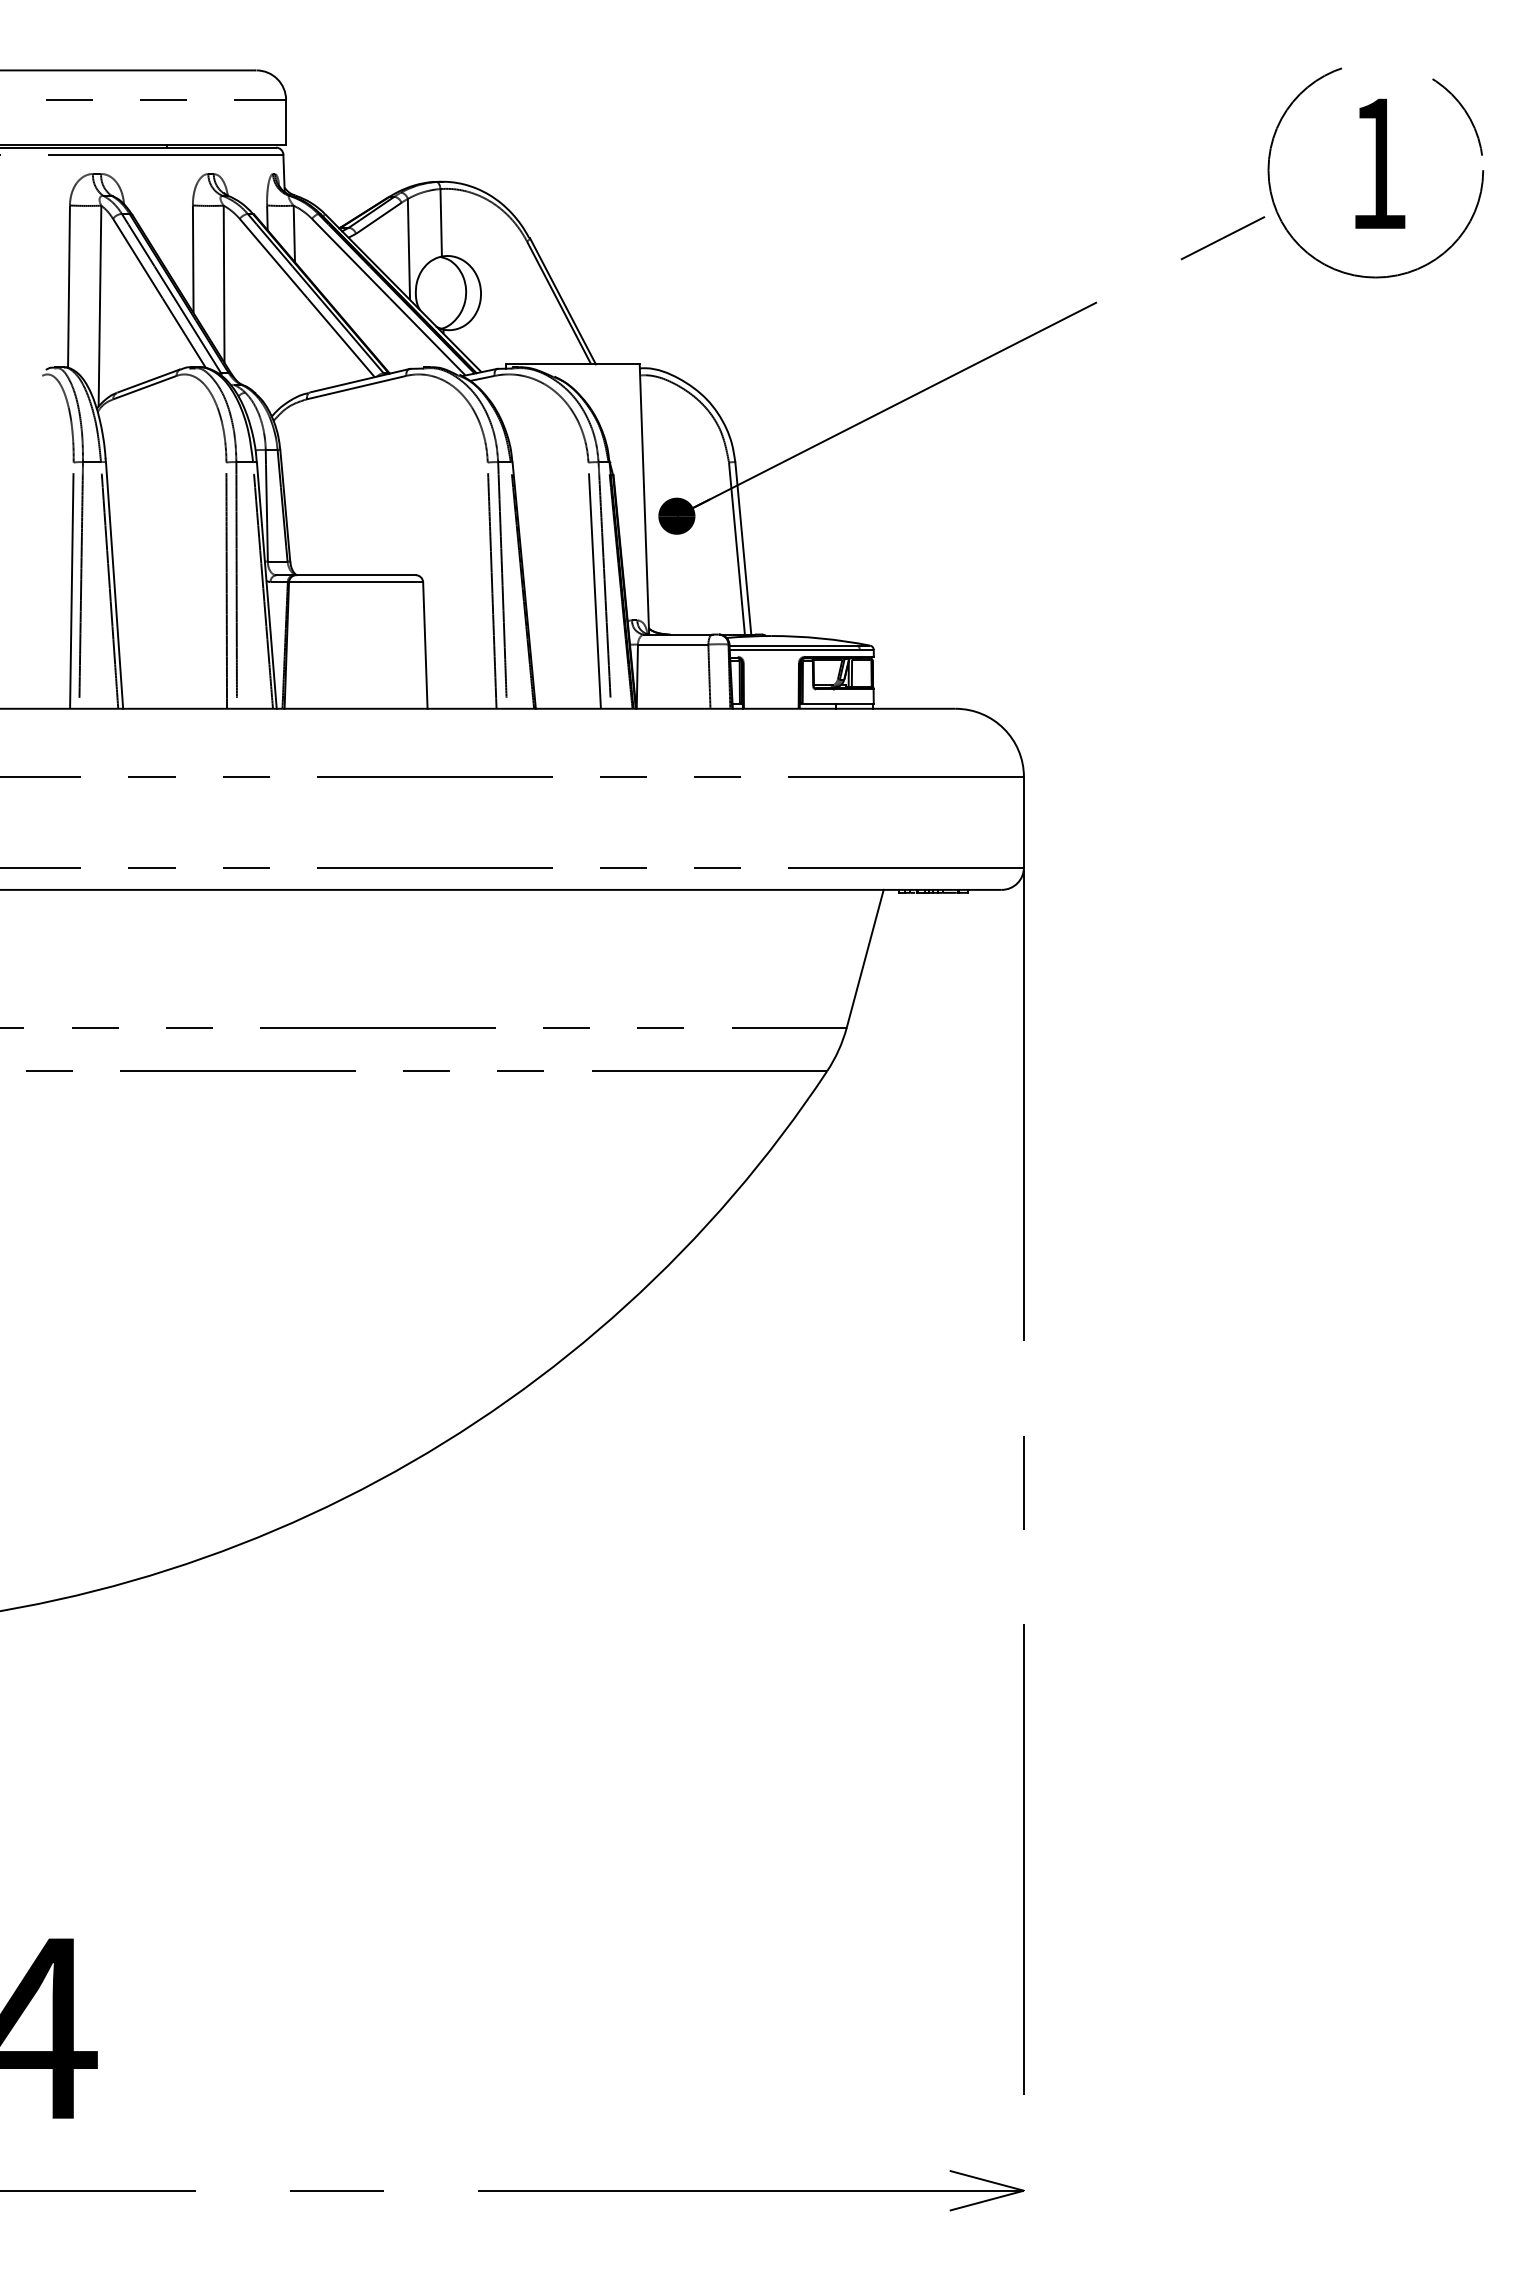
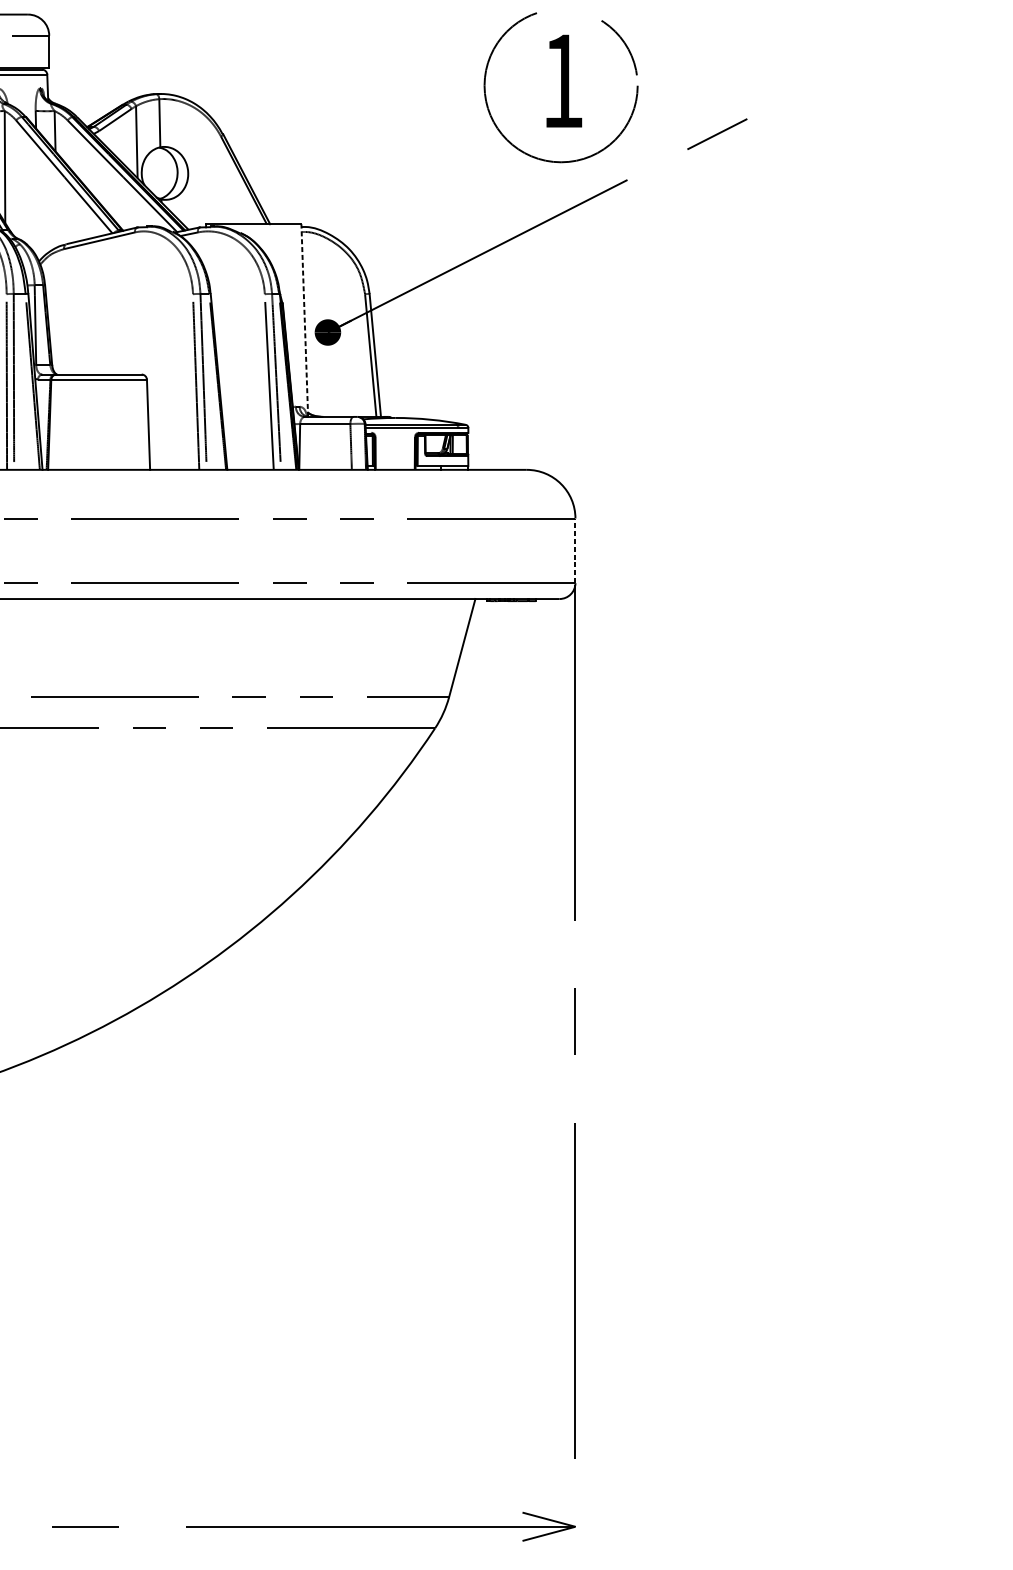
part: (1375, 172) -> (560, 87), moved
line: (644, 498) -> (304, 319), solid -> dashed
line: (1023, 821) -> (575, 550), solid -> dashed

